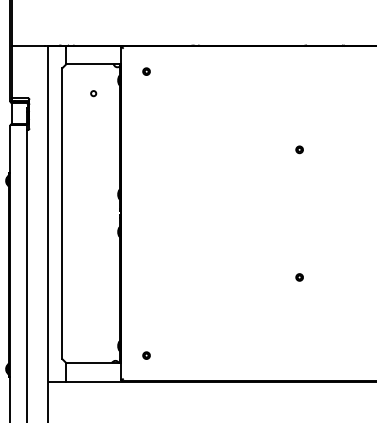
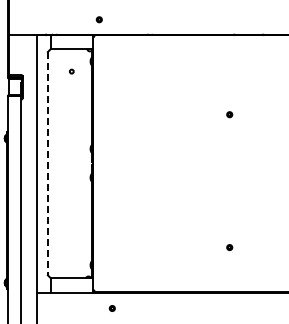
part: (145, 71) -> (98, 19), moved
line: (62, 213) -> (47, 163), solid -> dashed
part: (299, 277) -> (229, 247), moved
part: (145, 355) -> (111, 308), moved

